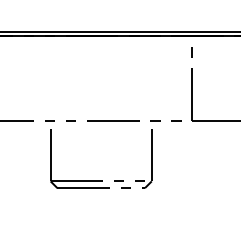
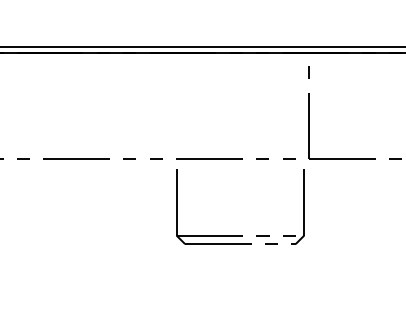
part: (101, 181) -> (240, 235), moved

